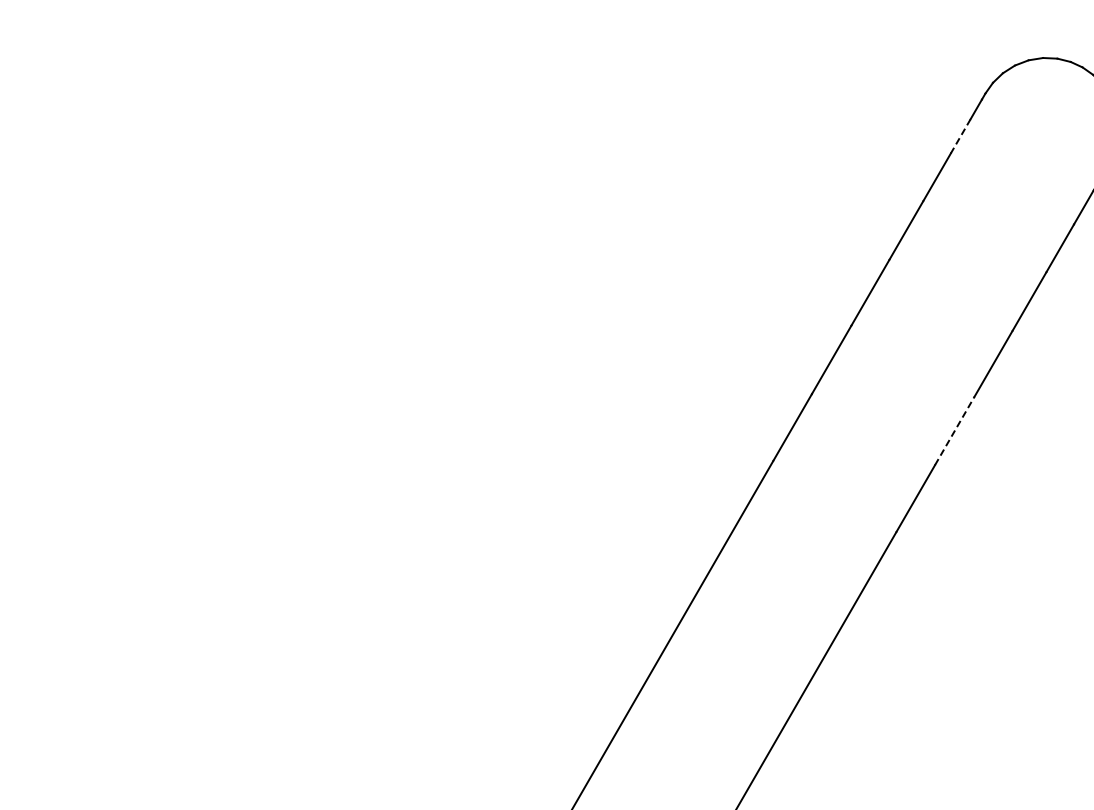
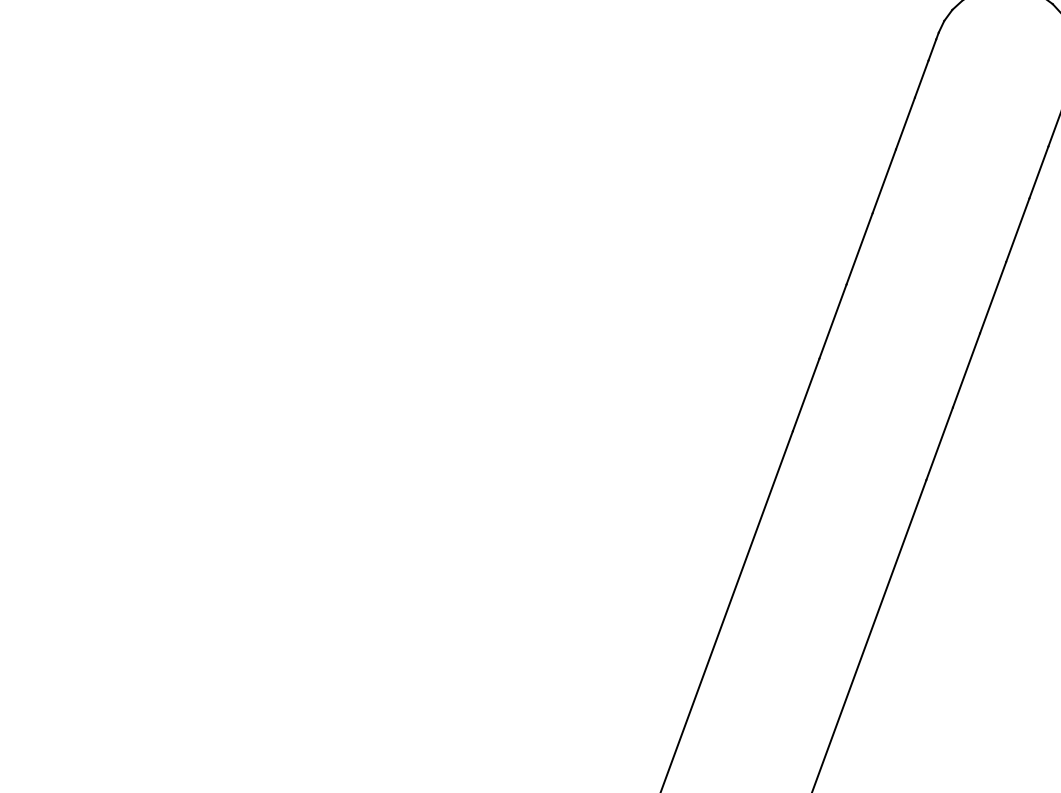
line: (960, 136) -> (921, 79), dashed -> solid
line: (955, 430) -> (967, 369), dashed -> solid

